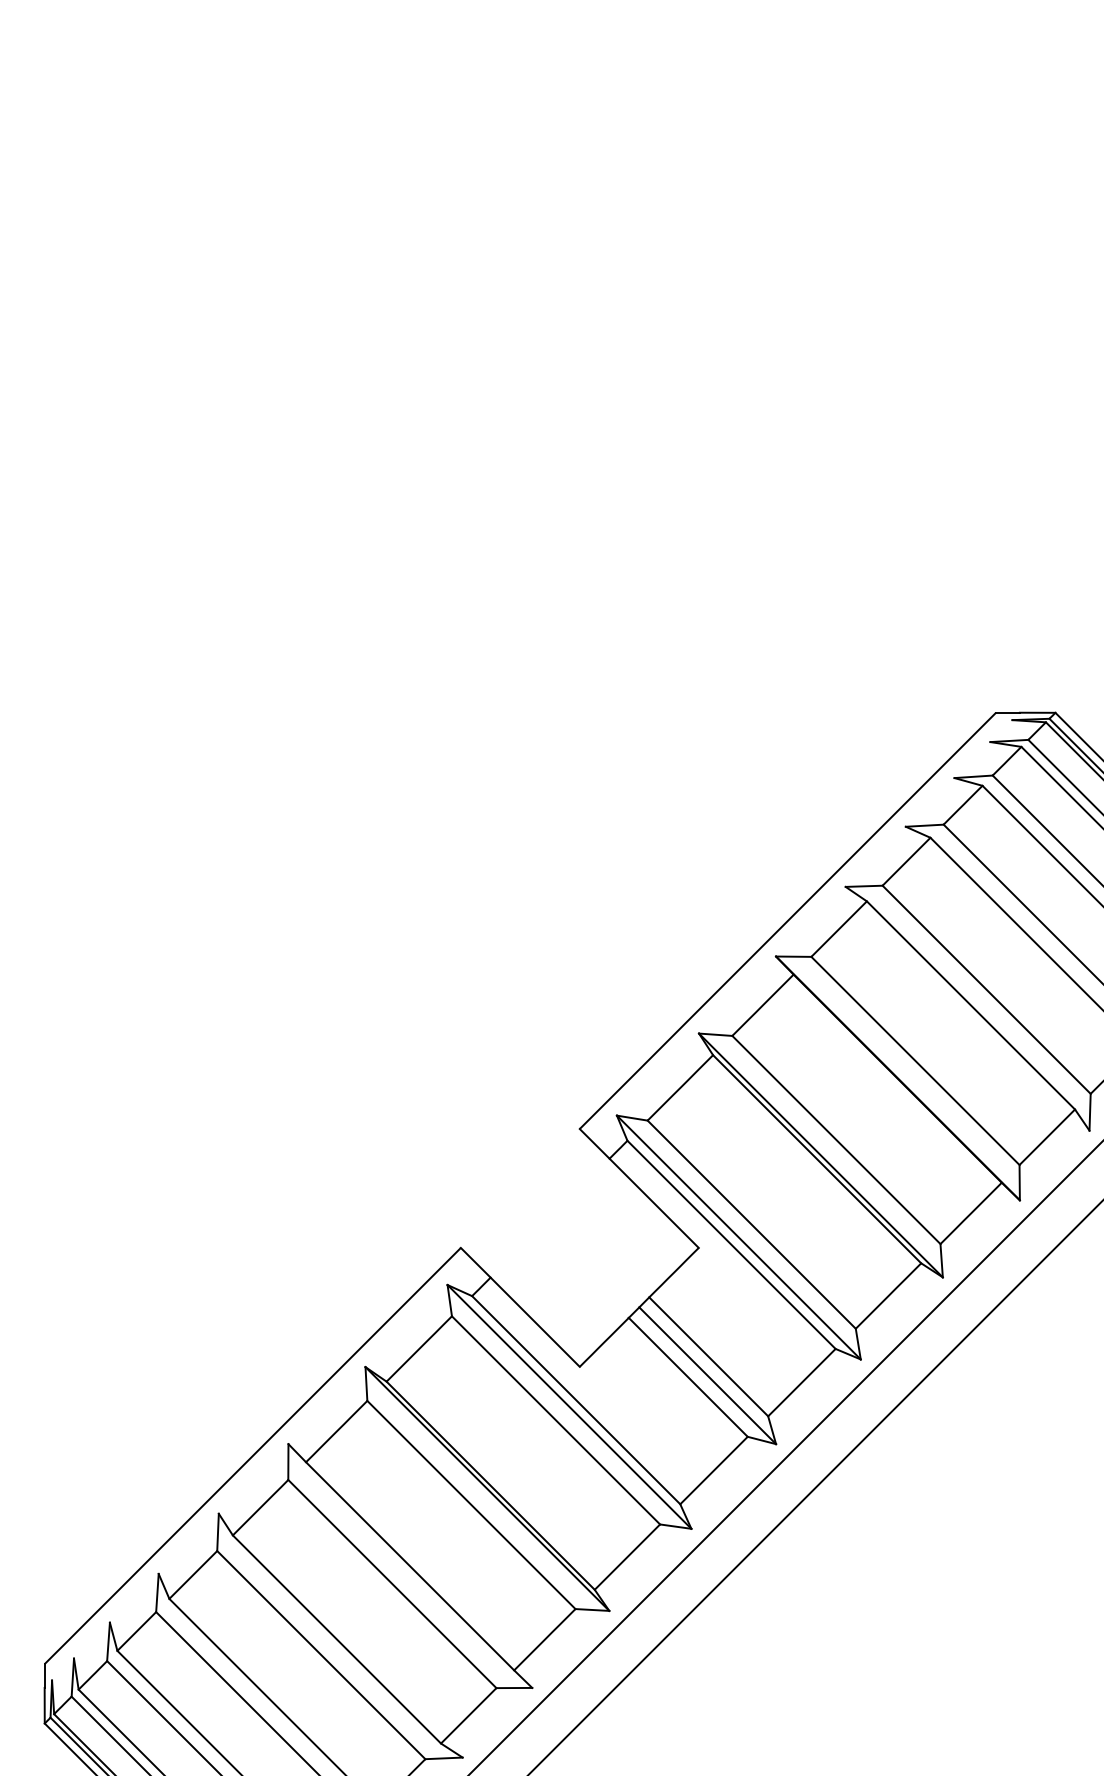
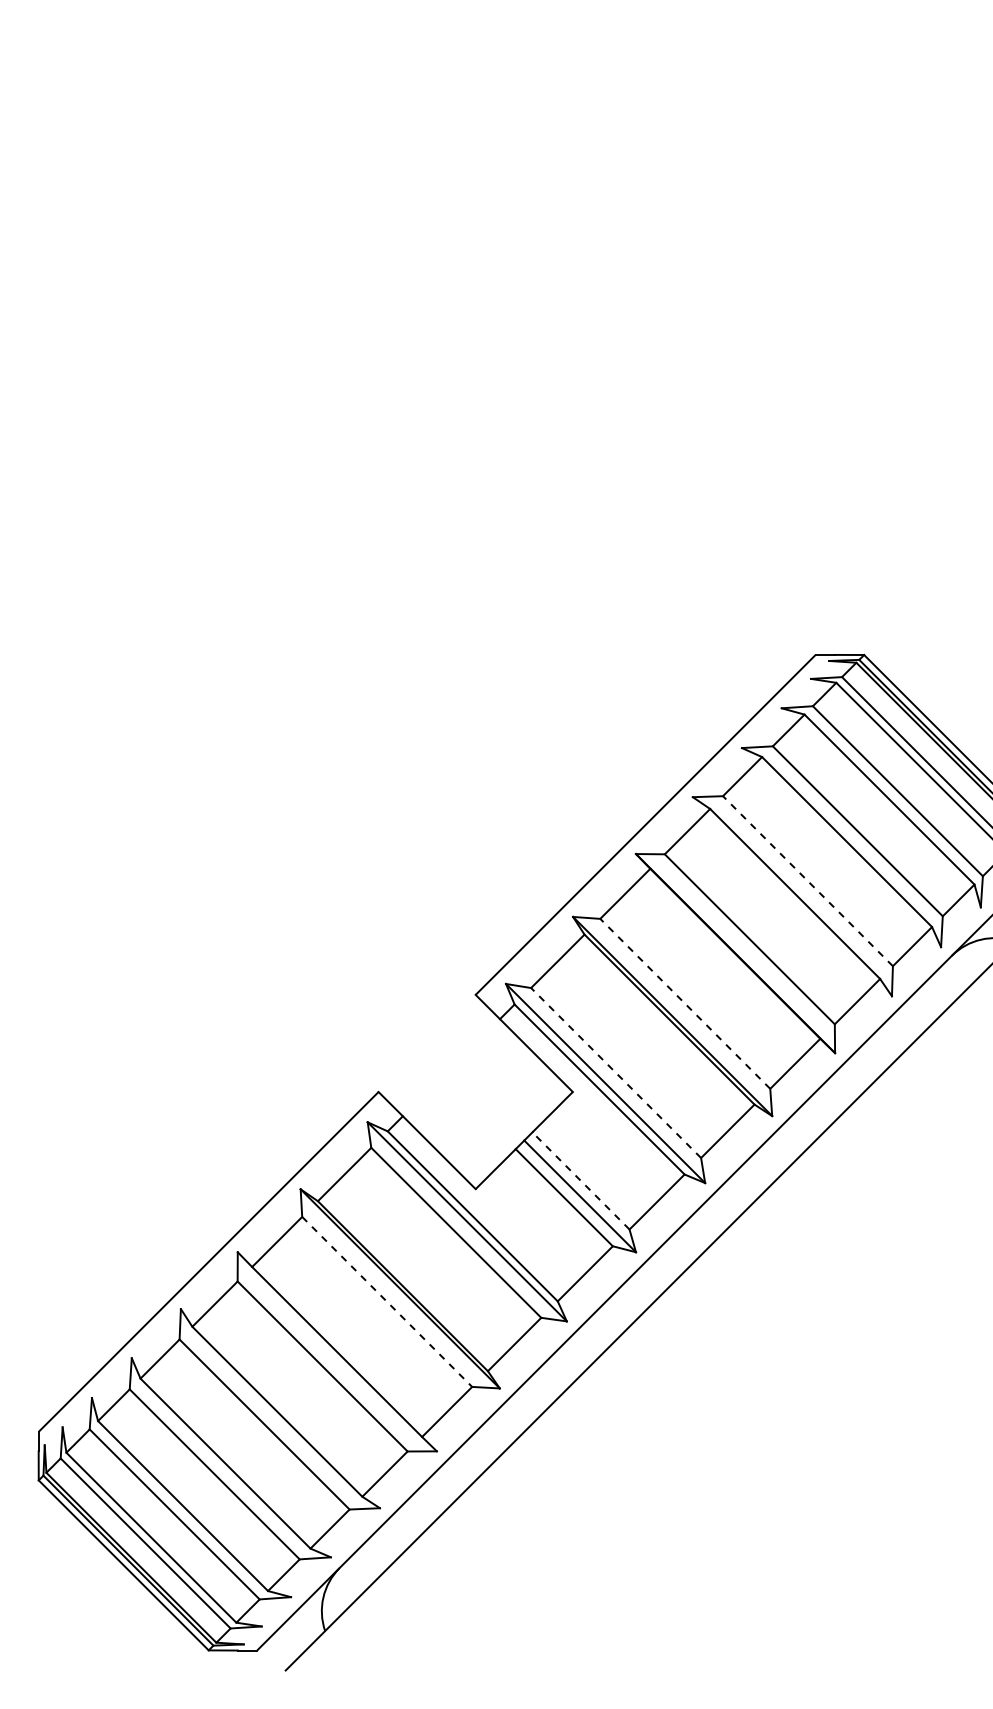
line: (986, 988) -> (807, 880), solid -> dashed
line: (835, 1139) -> (684, 1003), solid -> dashed
line: (750, 1224) -> (615, 1072), solid -> dashed
line: (708, 1356) -> (580, 1180), solid -> dashed
line: (471, 1505) -> (387, 1302), solid -> dashed

